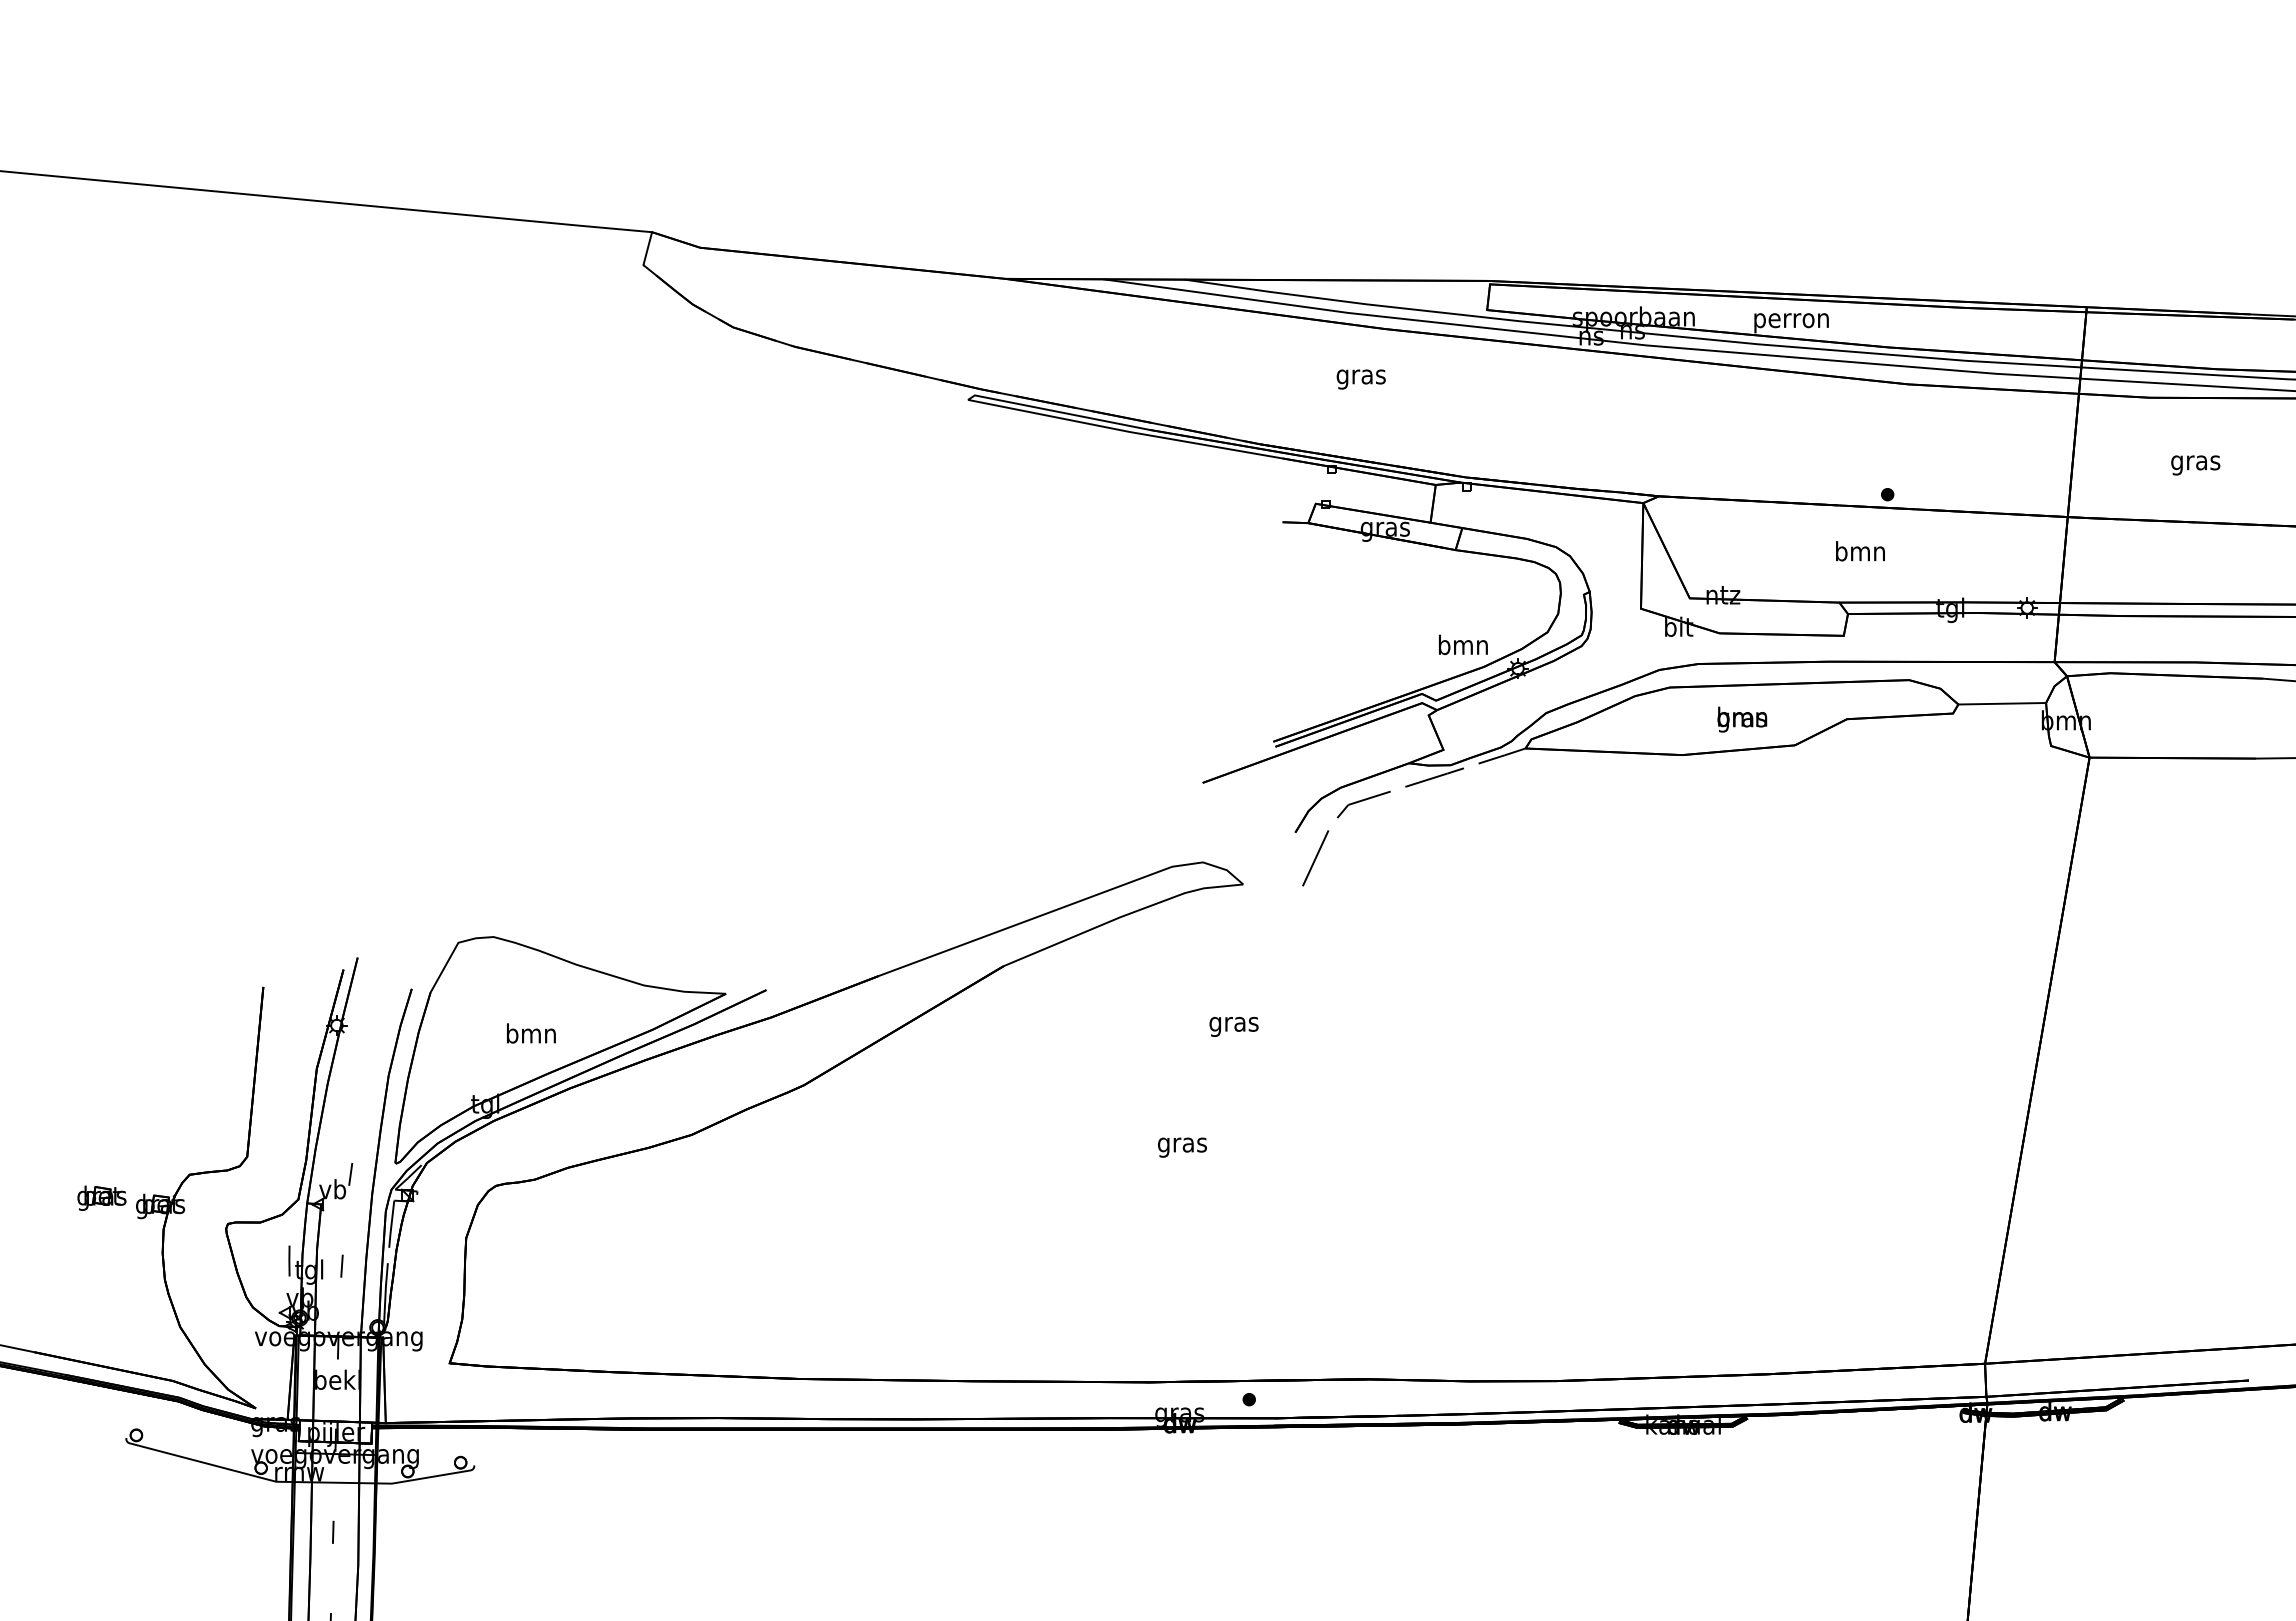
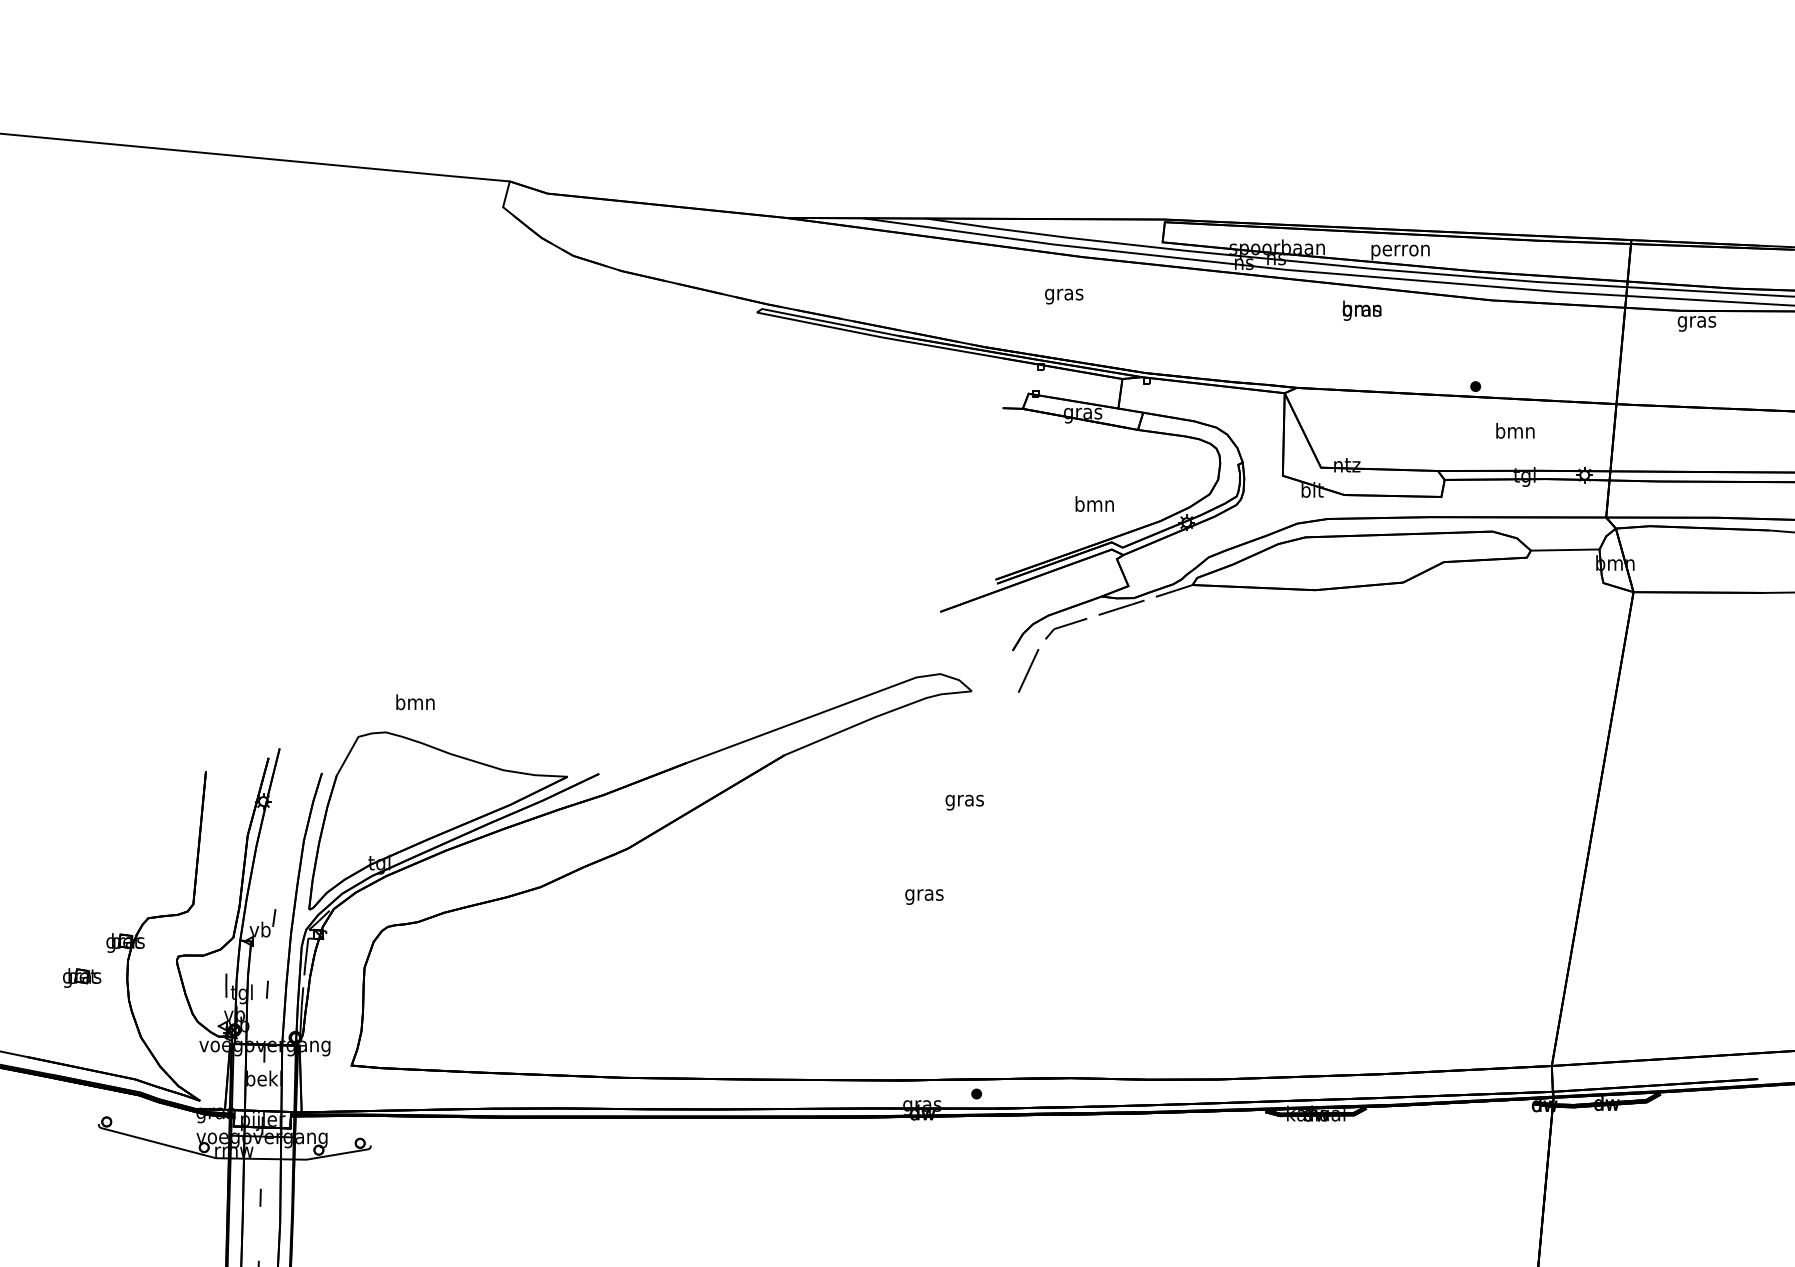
text: (2195, 465) -> (1696, 323), moved
text: (1860, 551) -> (1515, 431), moved
text: (1463, 644) -> (1094, 503), moved
text: (1742, 719) -> (1362, 310), moved
text: (531, 1033) -> (415, 702), moved
part: (101, 1197) -> (81, 977), moved

